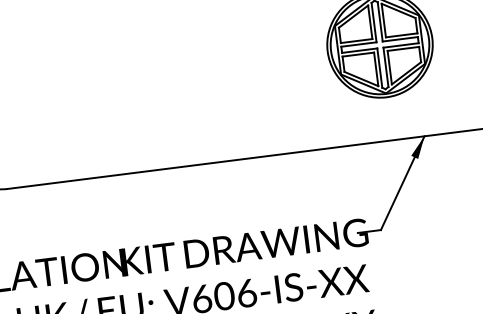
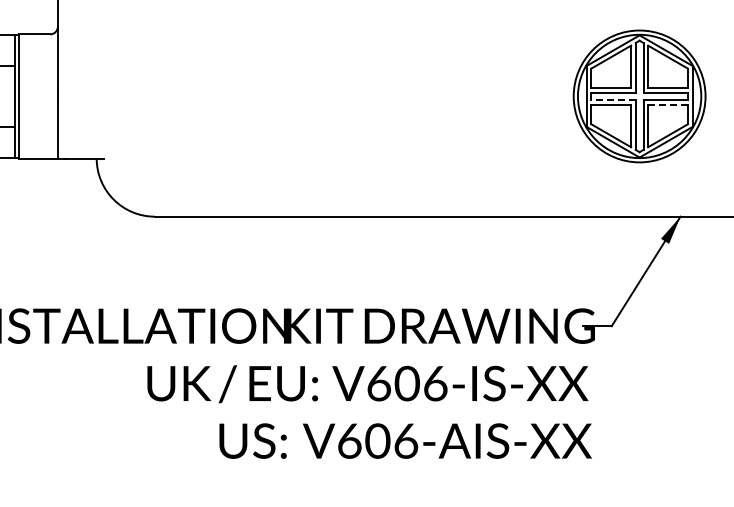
line: (403, 48) -> (668, 104), solid -> dashed
line: (359, 50) -> (613, 100), solid -> dashed

